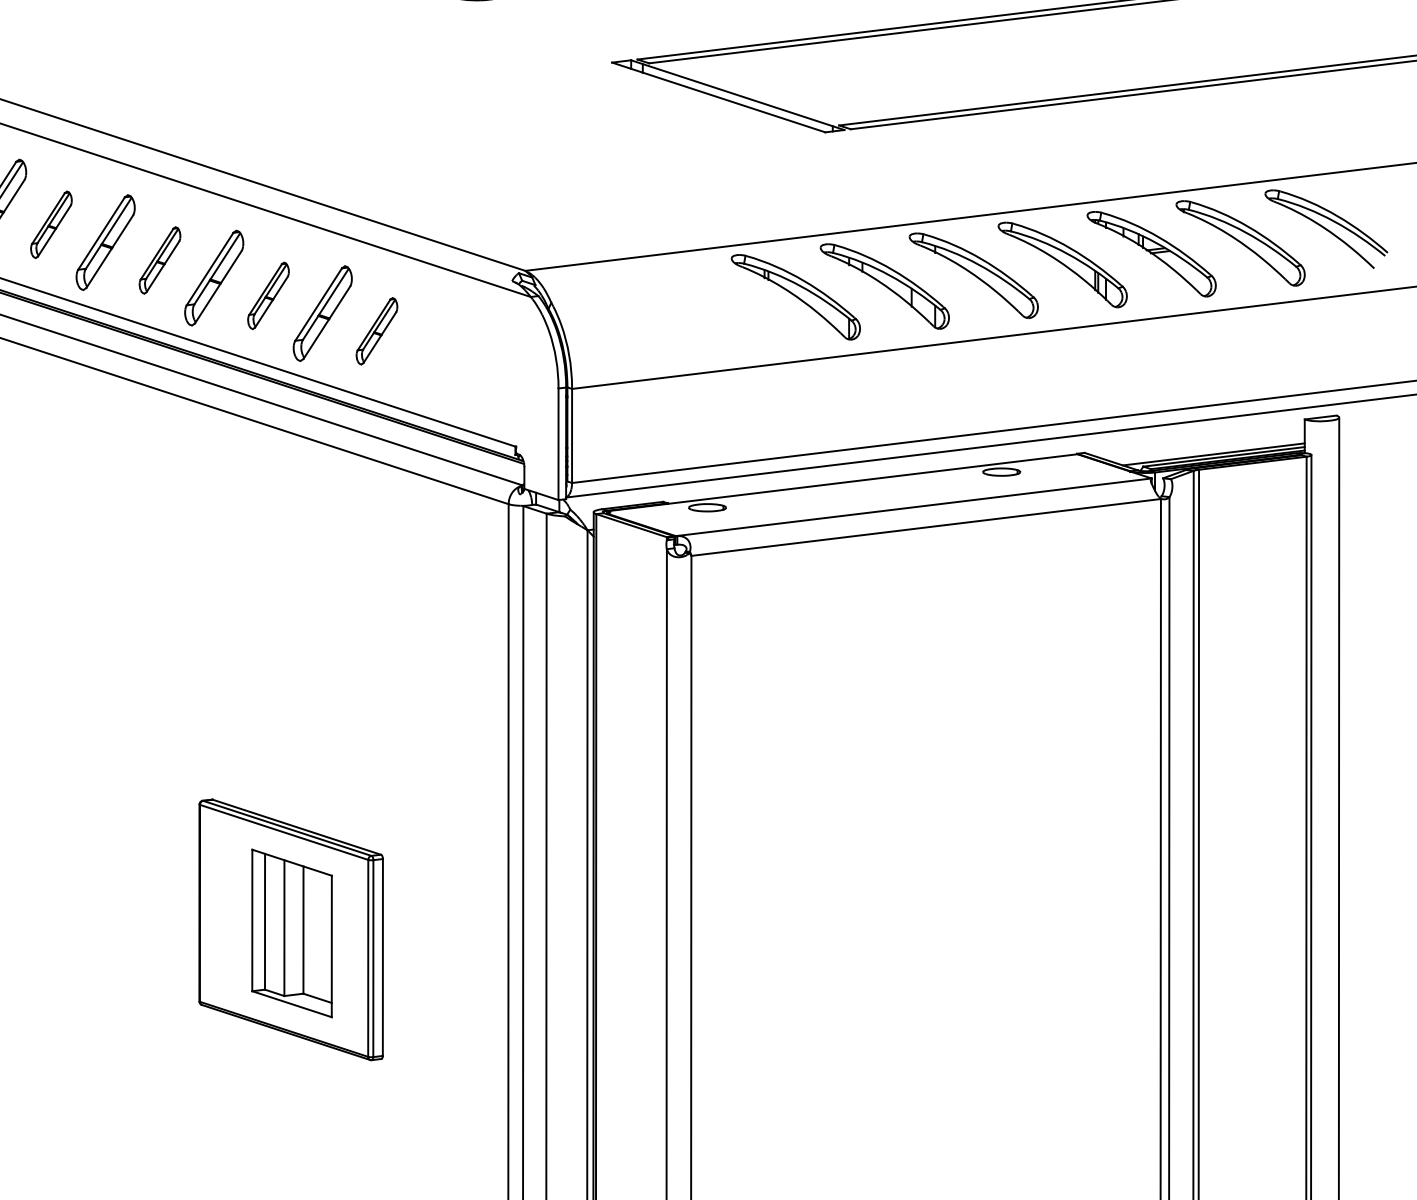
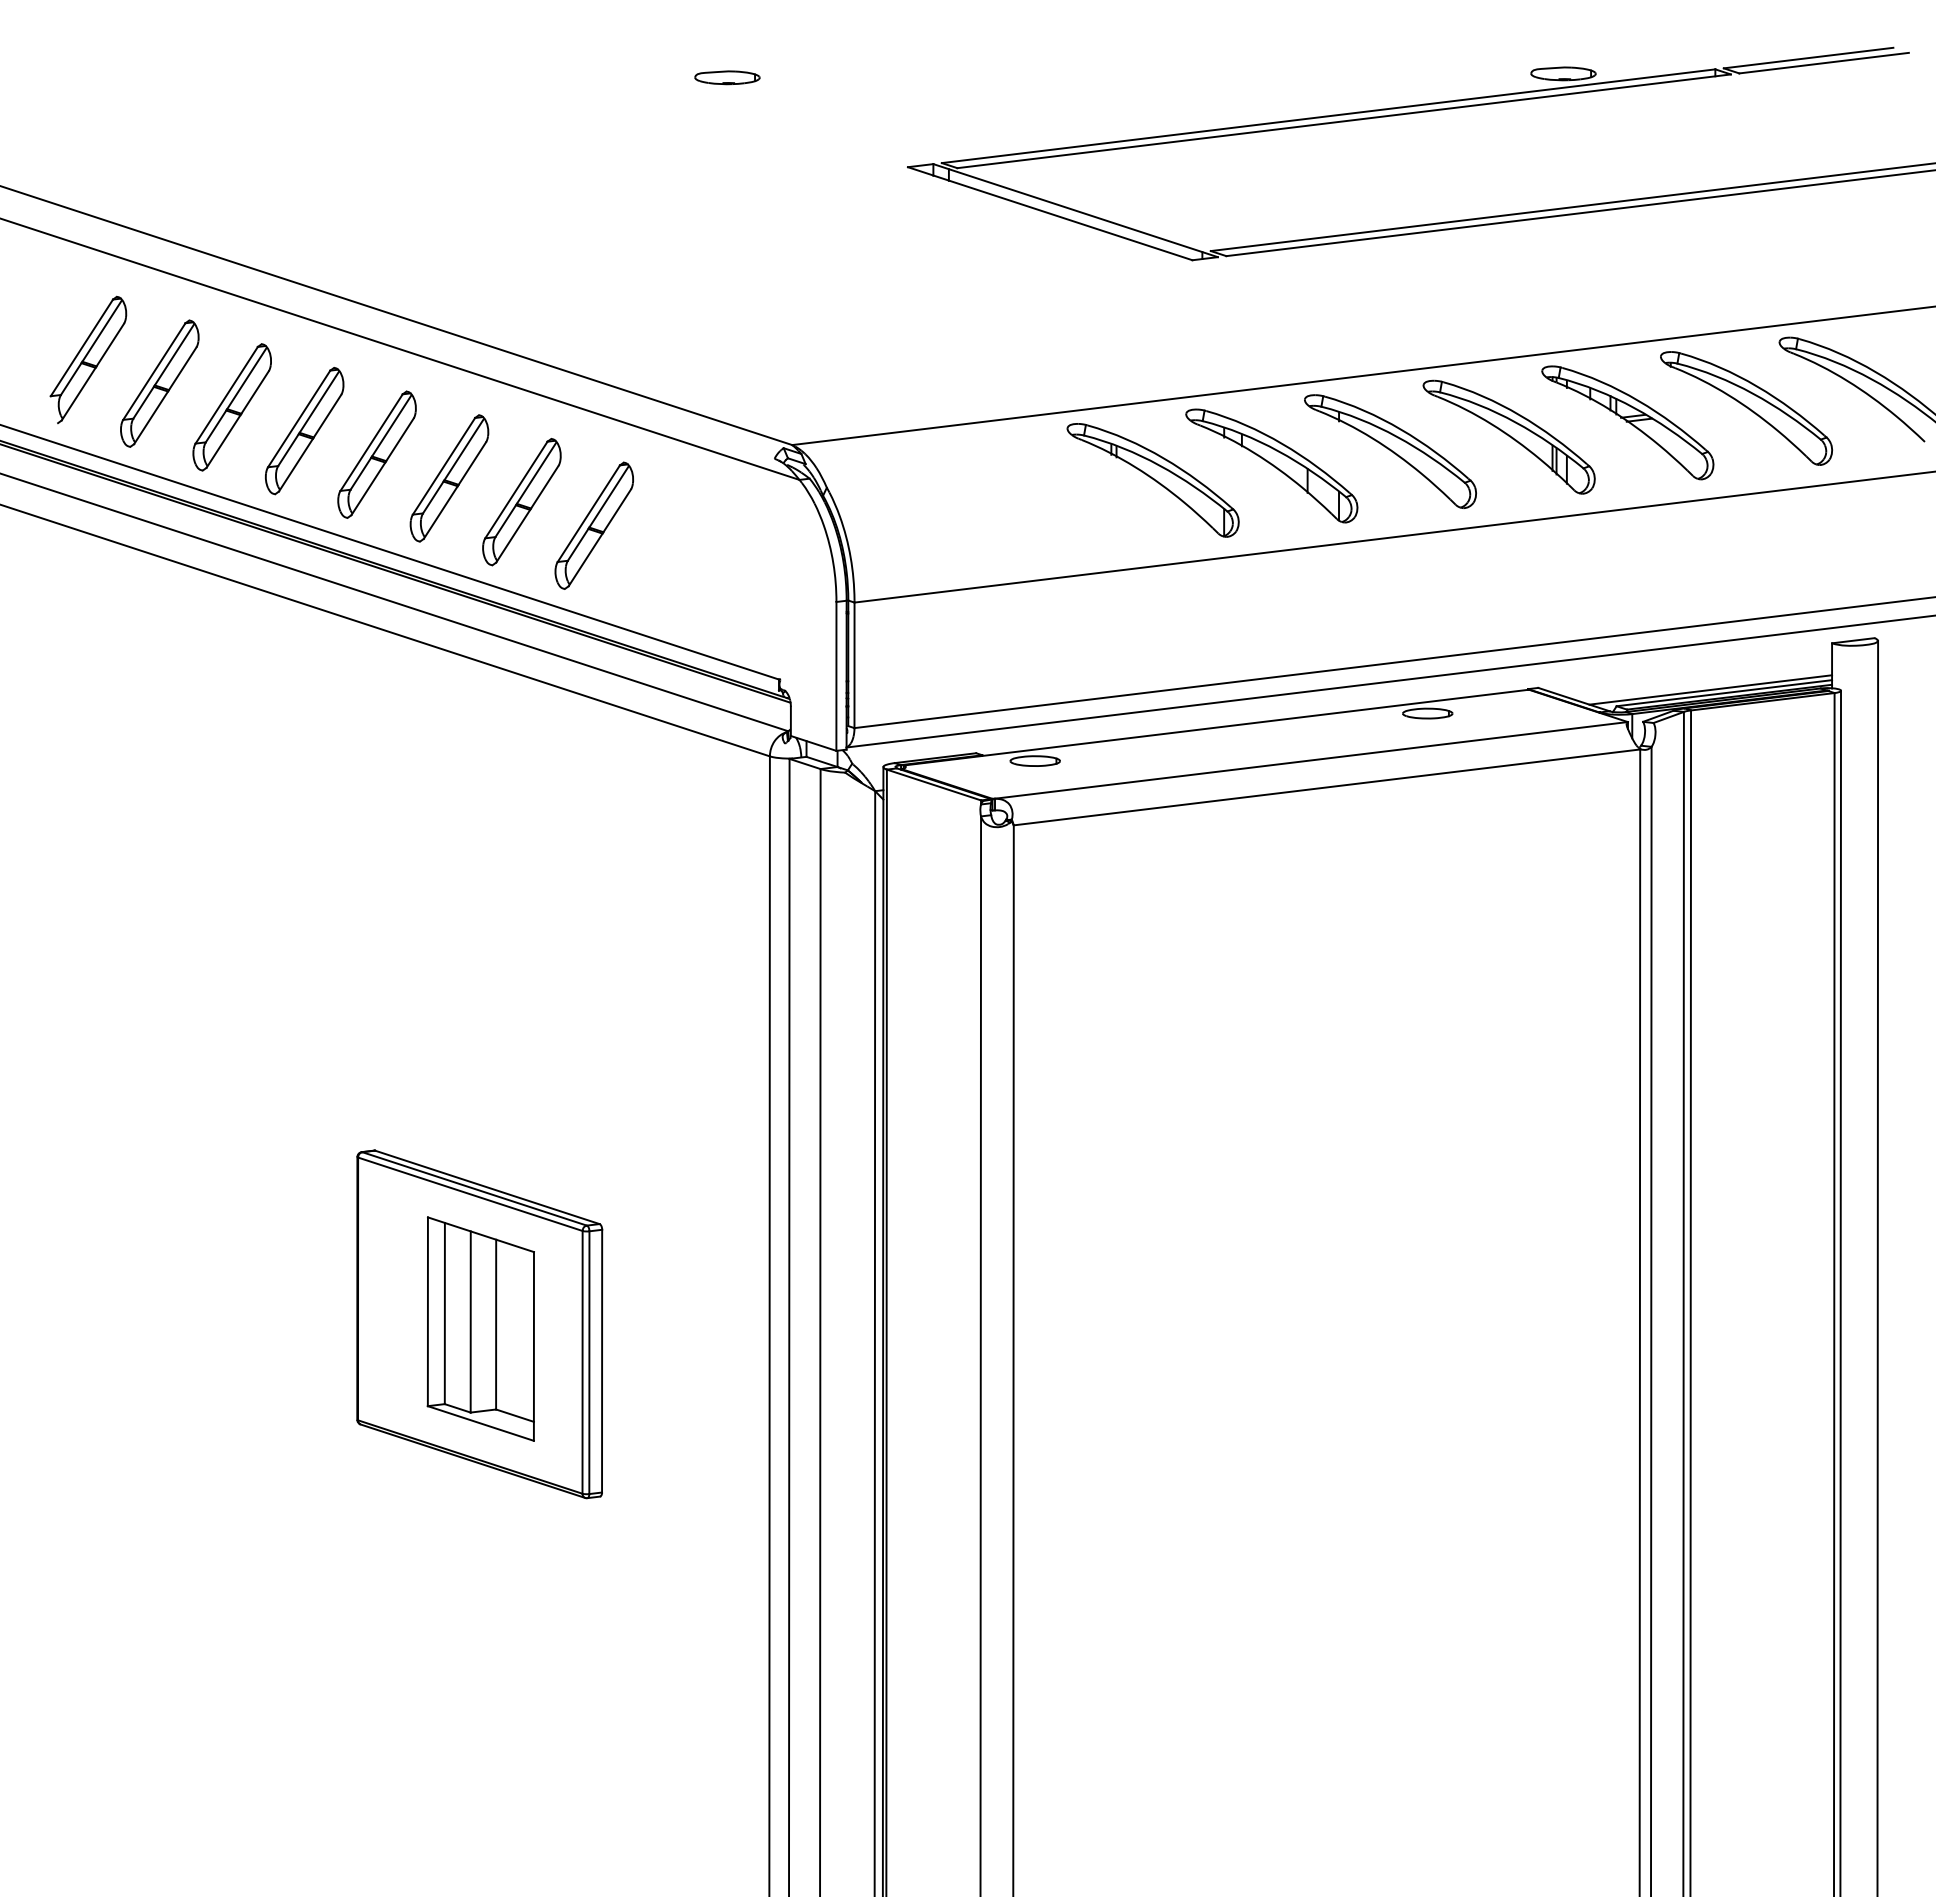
part: (51, 224) -> (159, 383), size x1.43
part: (159, 260) -> (304, 431), size x1.43
part: (268, 295) -> (449, 478), size x1.43
part: (376, 331) -> (593, 525), size x1.43

